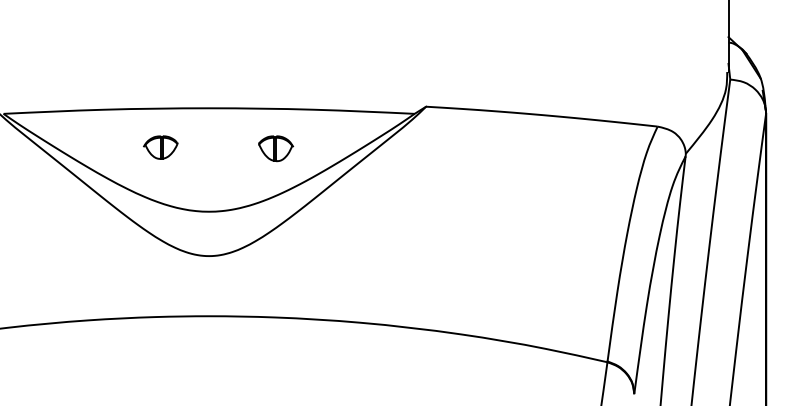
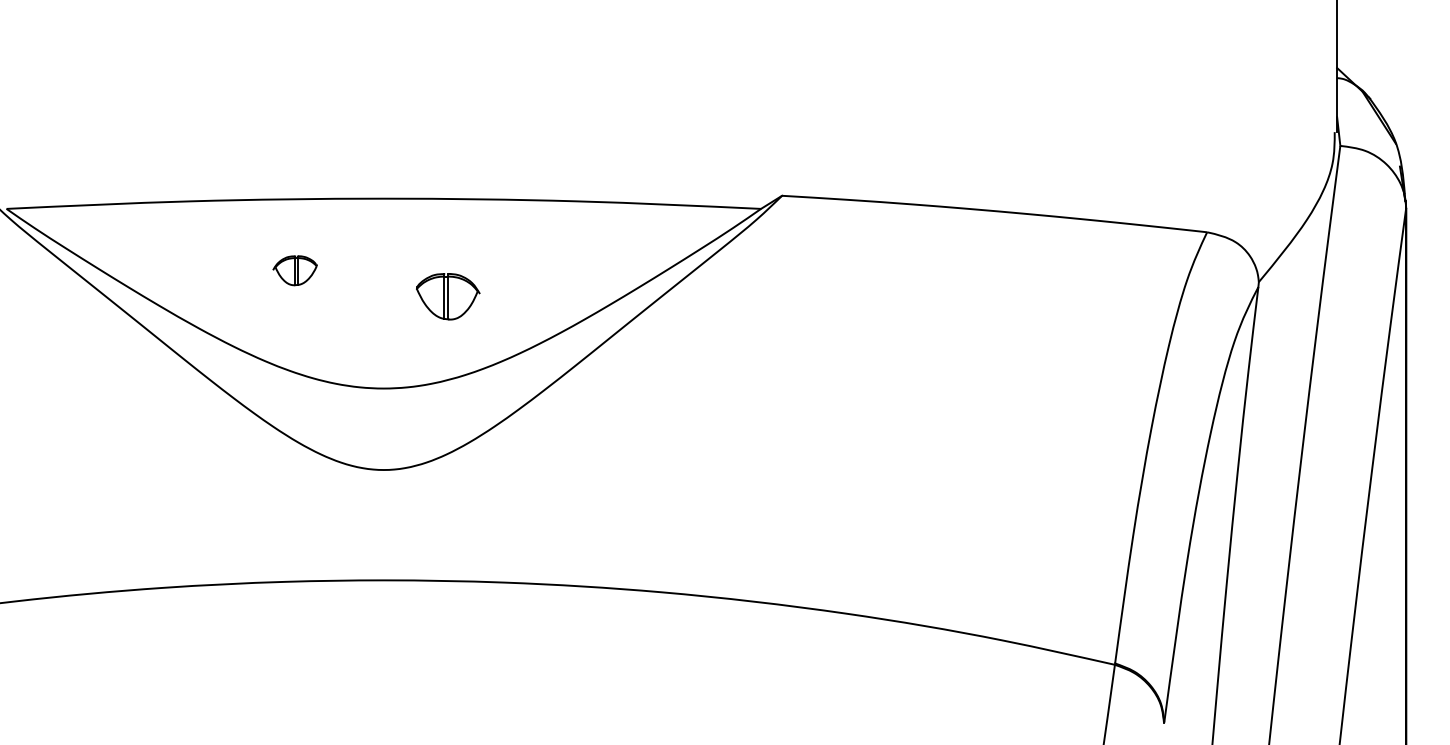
part: (160, 147) -> (294, 270), size x0.7
part: (276, 148) -> (448, 296), moved

